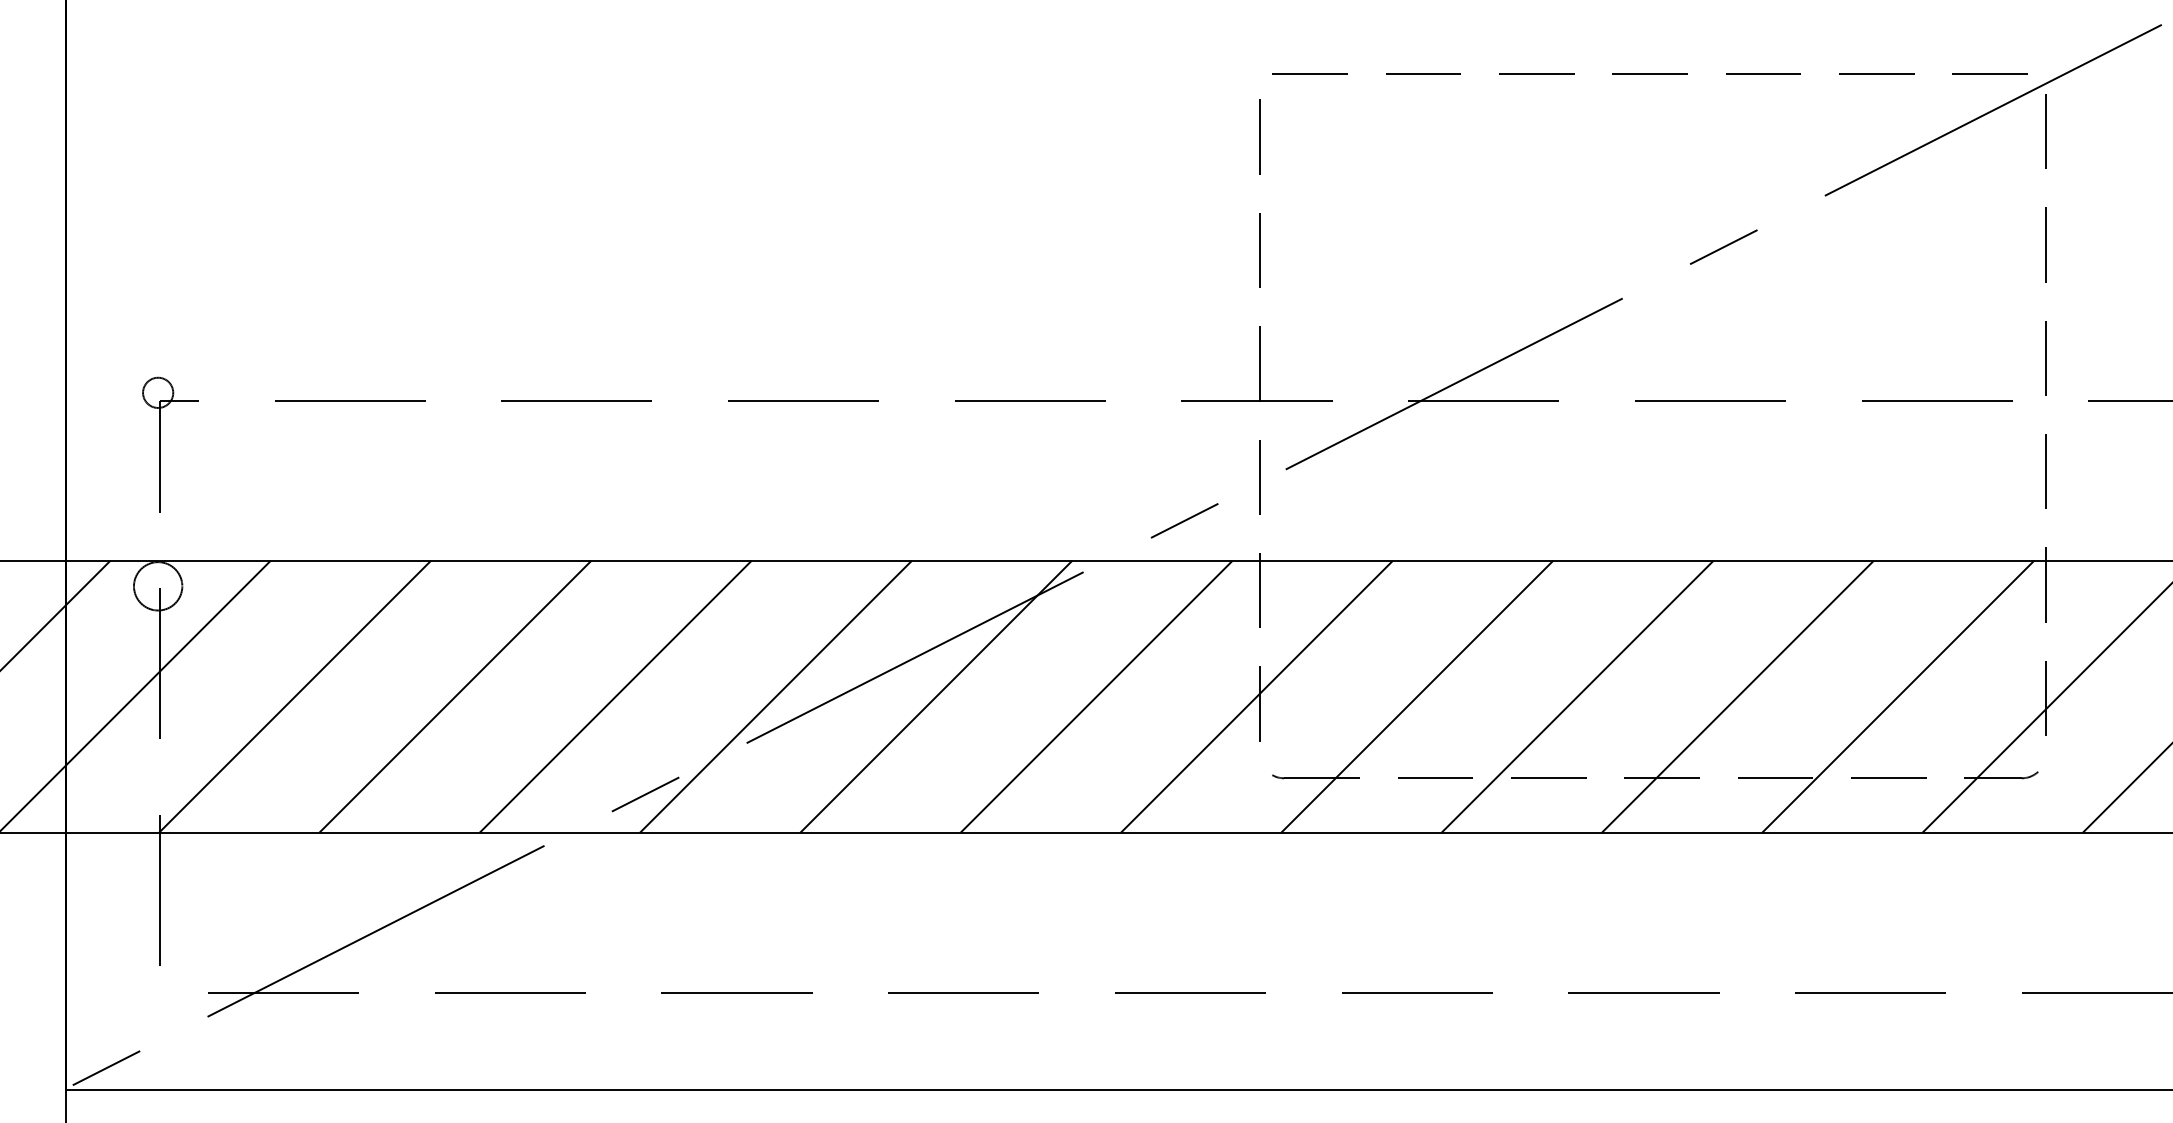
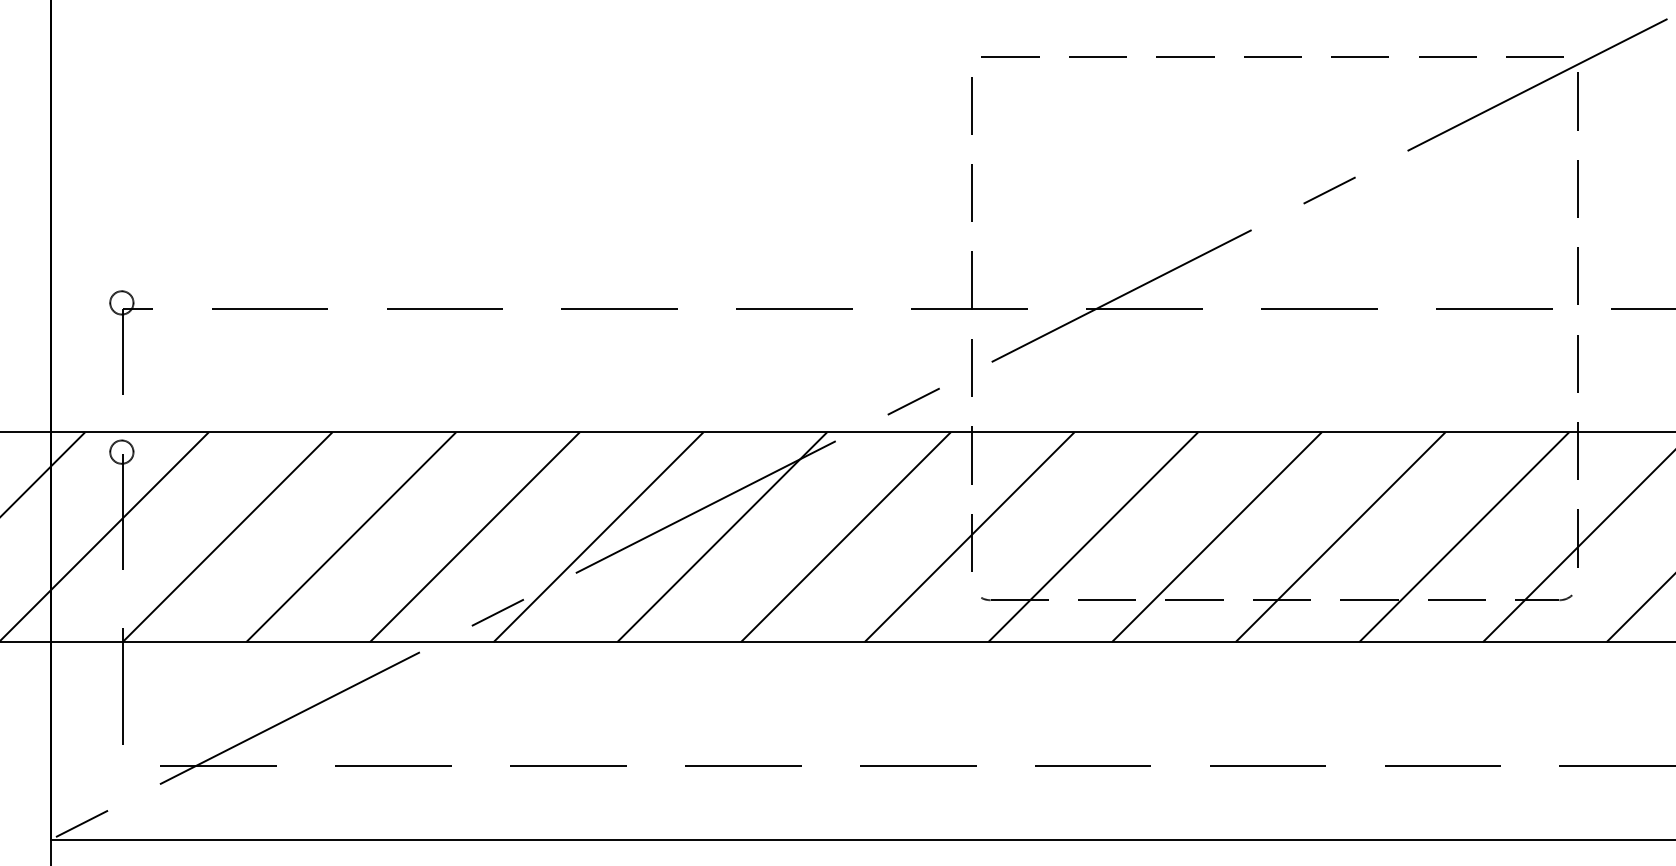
circle: (158, 586) -> (122, 452), size x0.62

